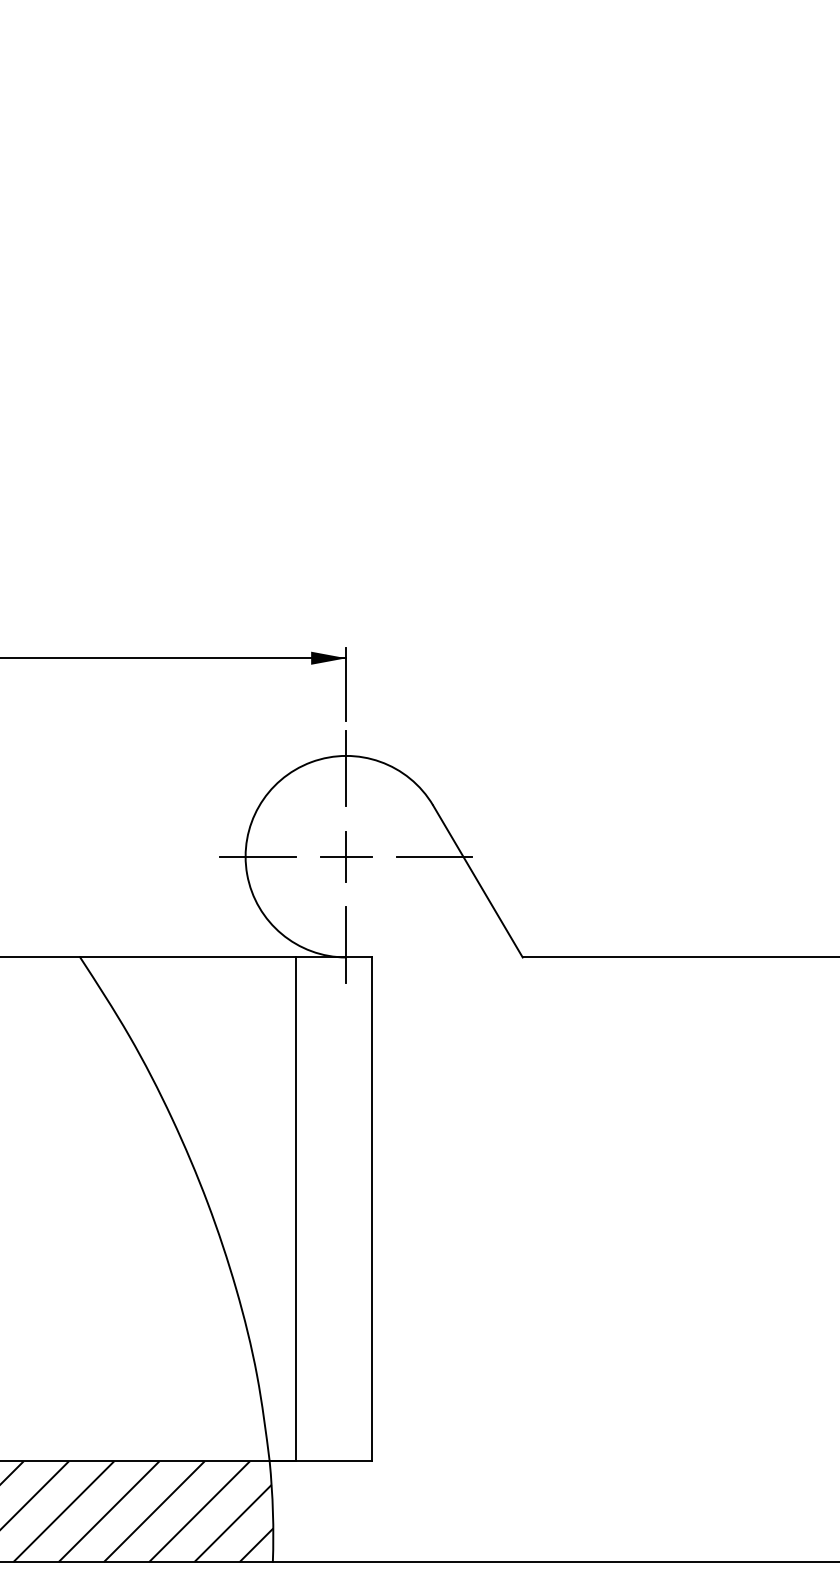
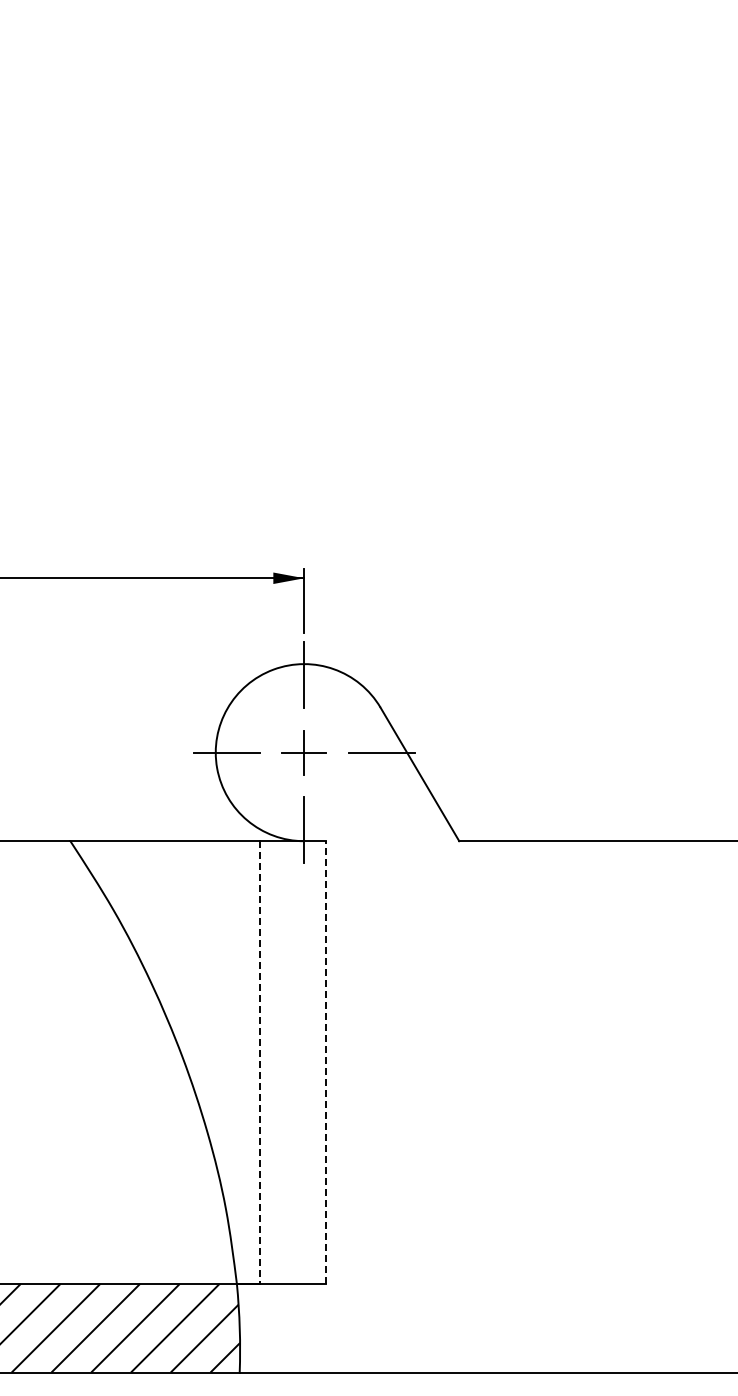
line: (371, 1209) -> (326, 1062), solid -> dashed
line: (296, 1210) -> (260, 1063), solid -> dashed

